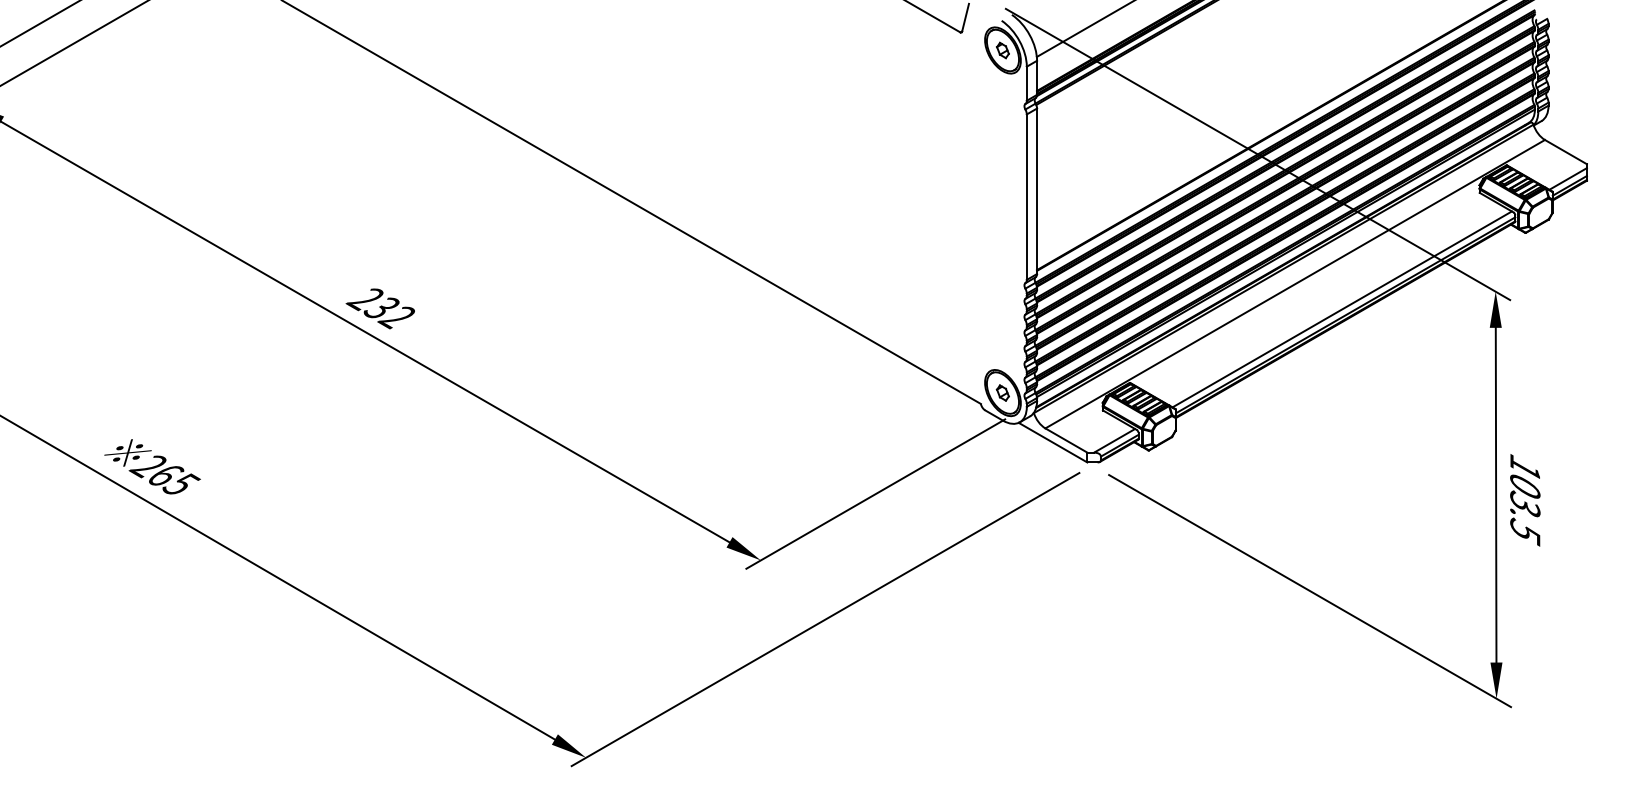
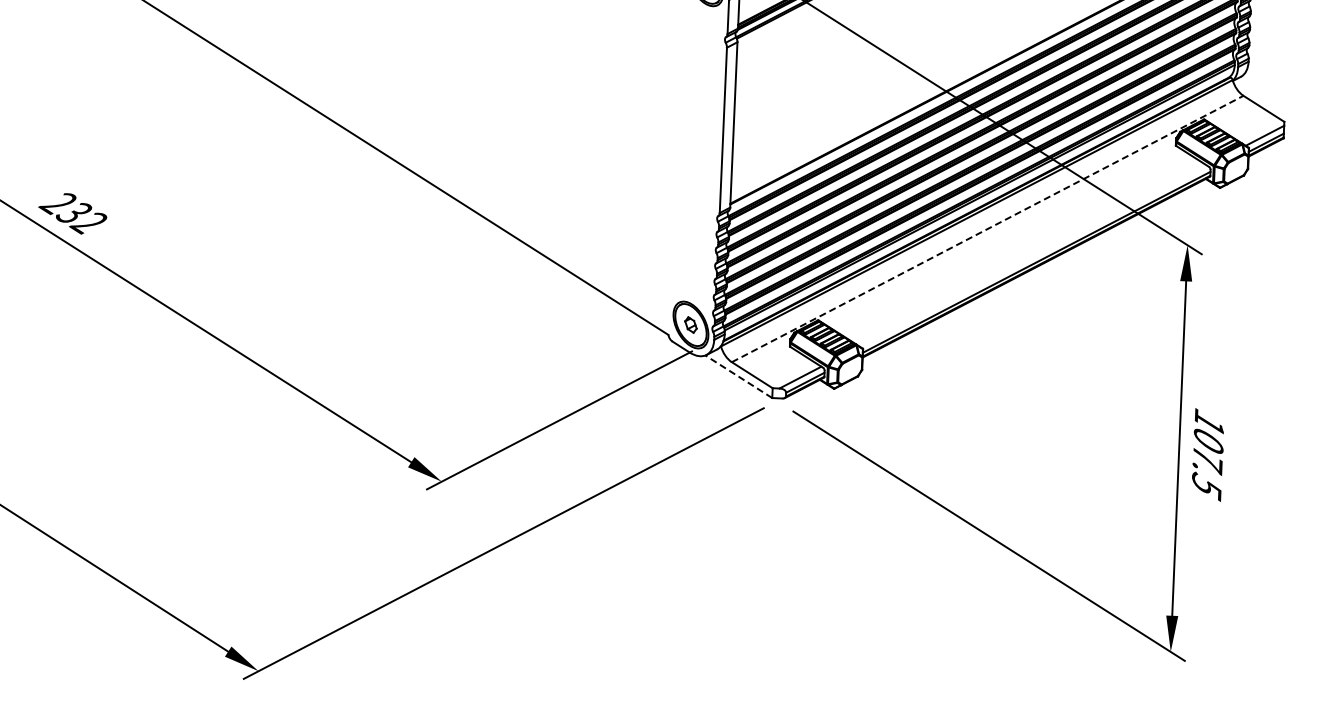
line: (1295, 283) -> (988, 228), solid -> dashed
line: (1341, 309) -> (1032, 256), removed
line: (1053, 442) -> (739, 376), solid -> dashed
text: (1525, 505) -> (1208, 460), 103.5 -> 107.5

